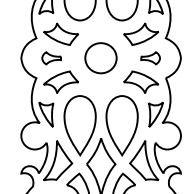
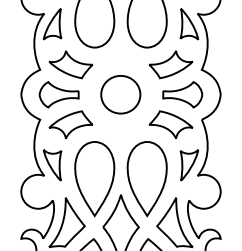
part: (51, 58) -> (58, 94), size x1.67
part: (150, 58) -> (182, 94), size x1.67

